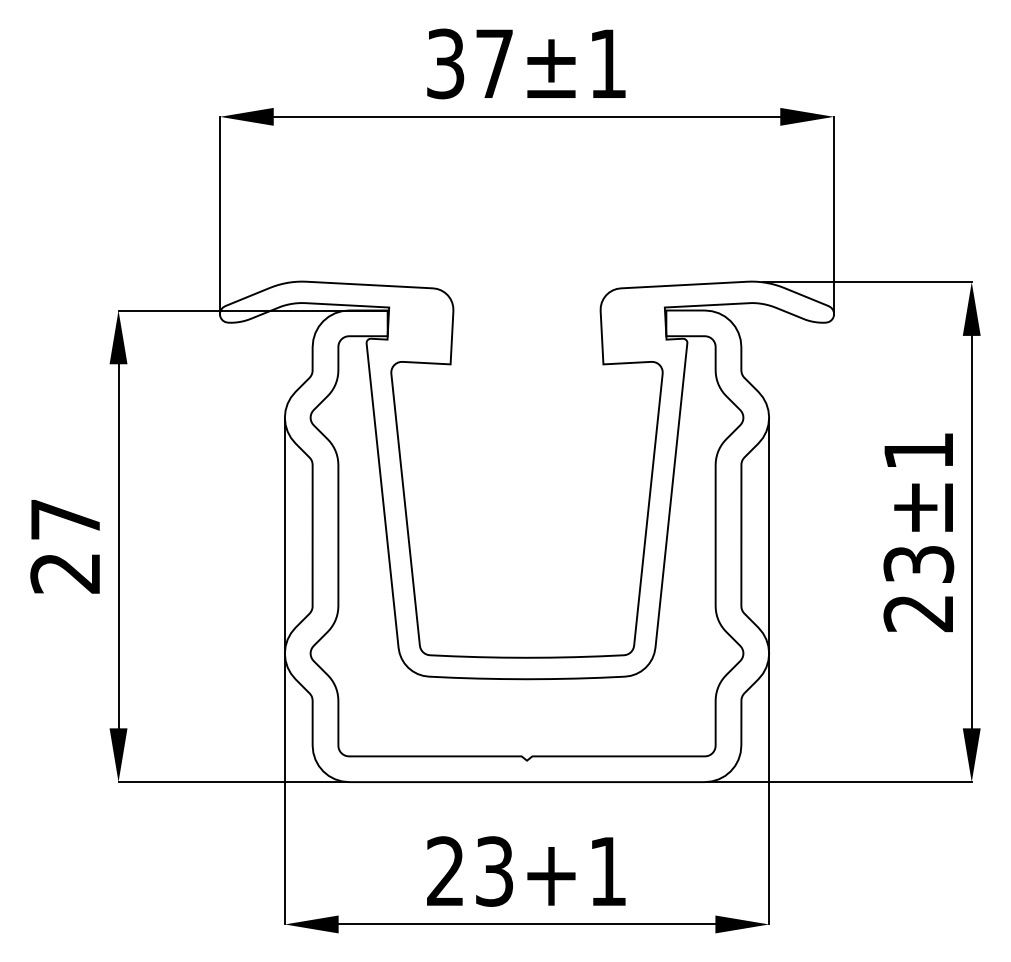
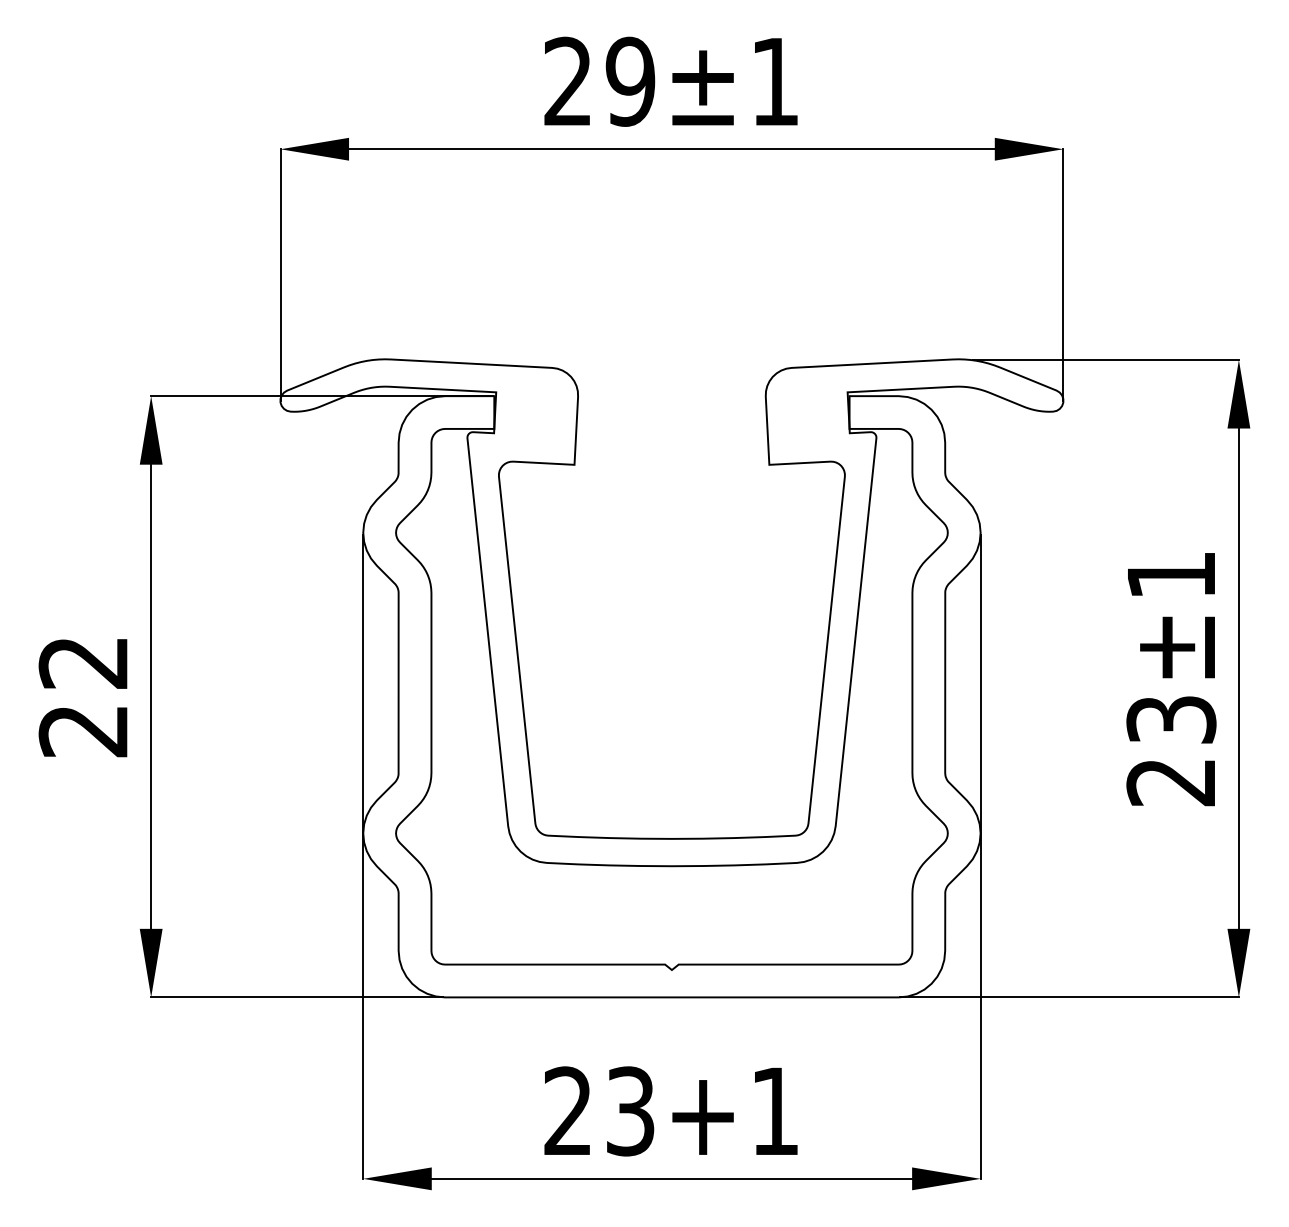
text: (470, 63) -> (599, 81), 37±1 -> 29±1
text: (64, 519) -> (82, 662), 27 -> 22

